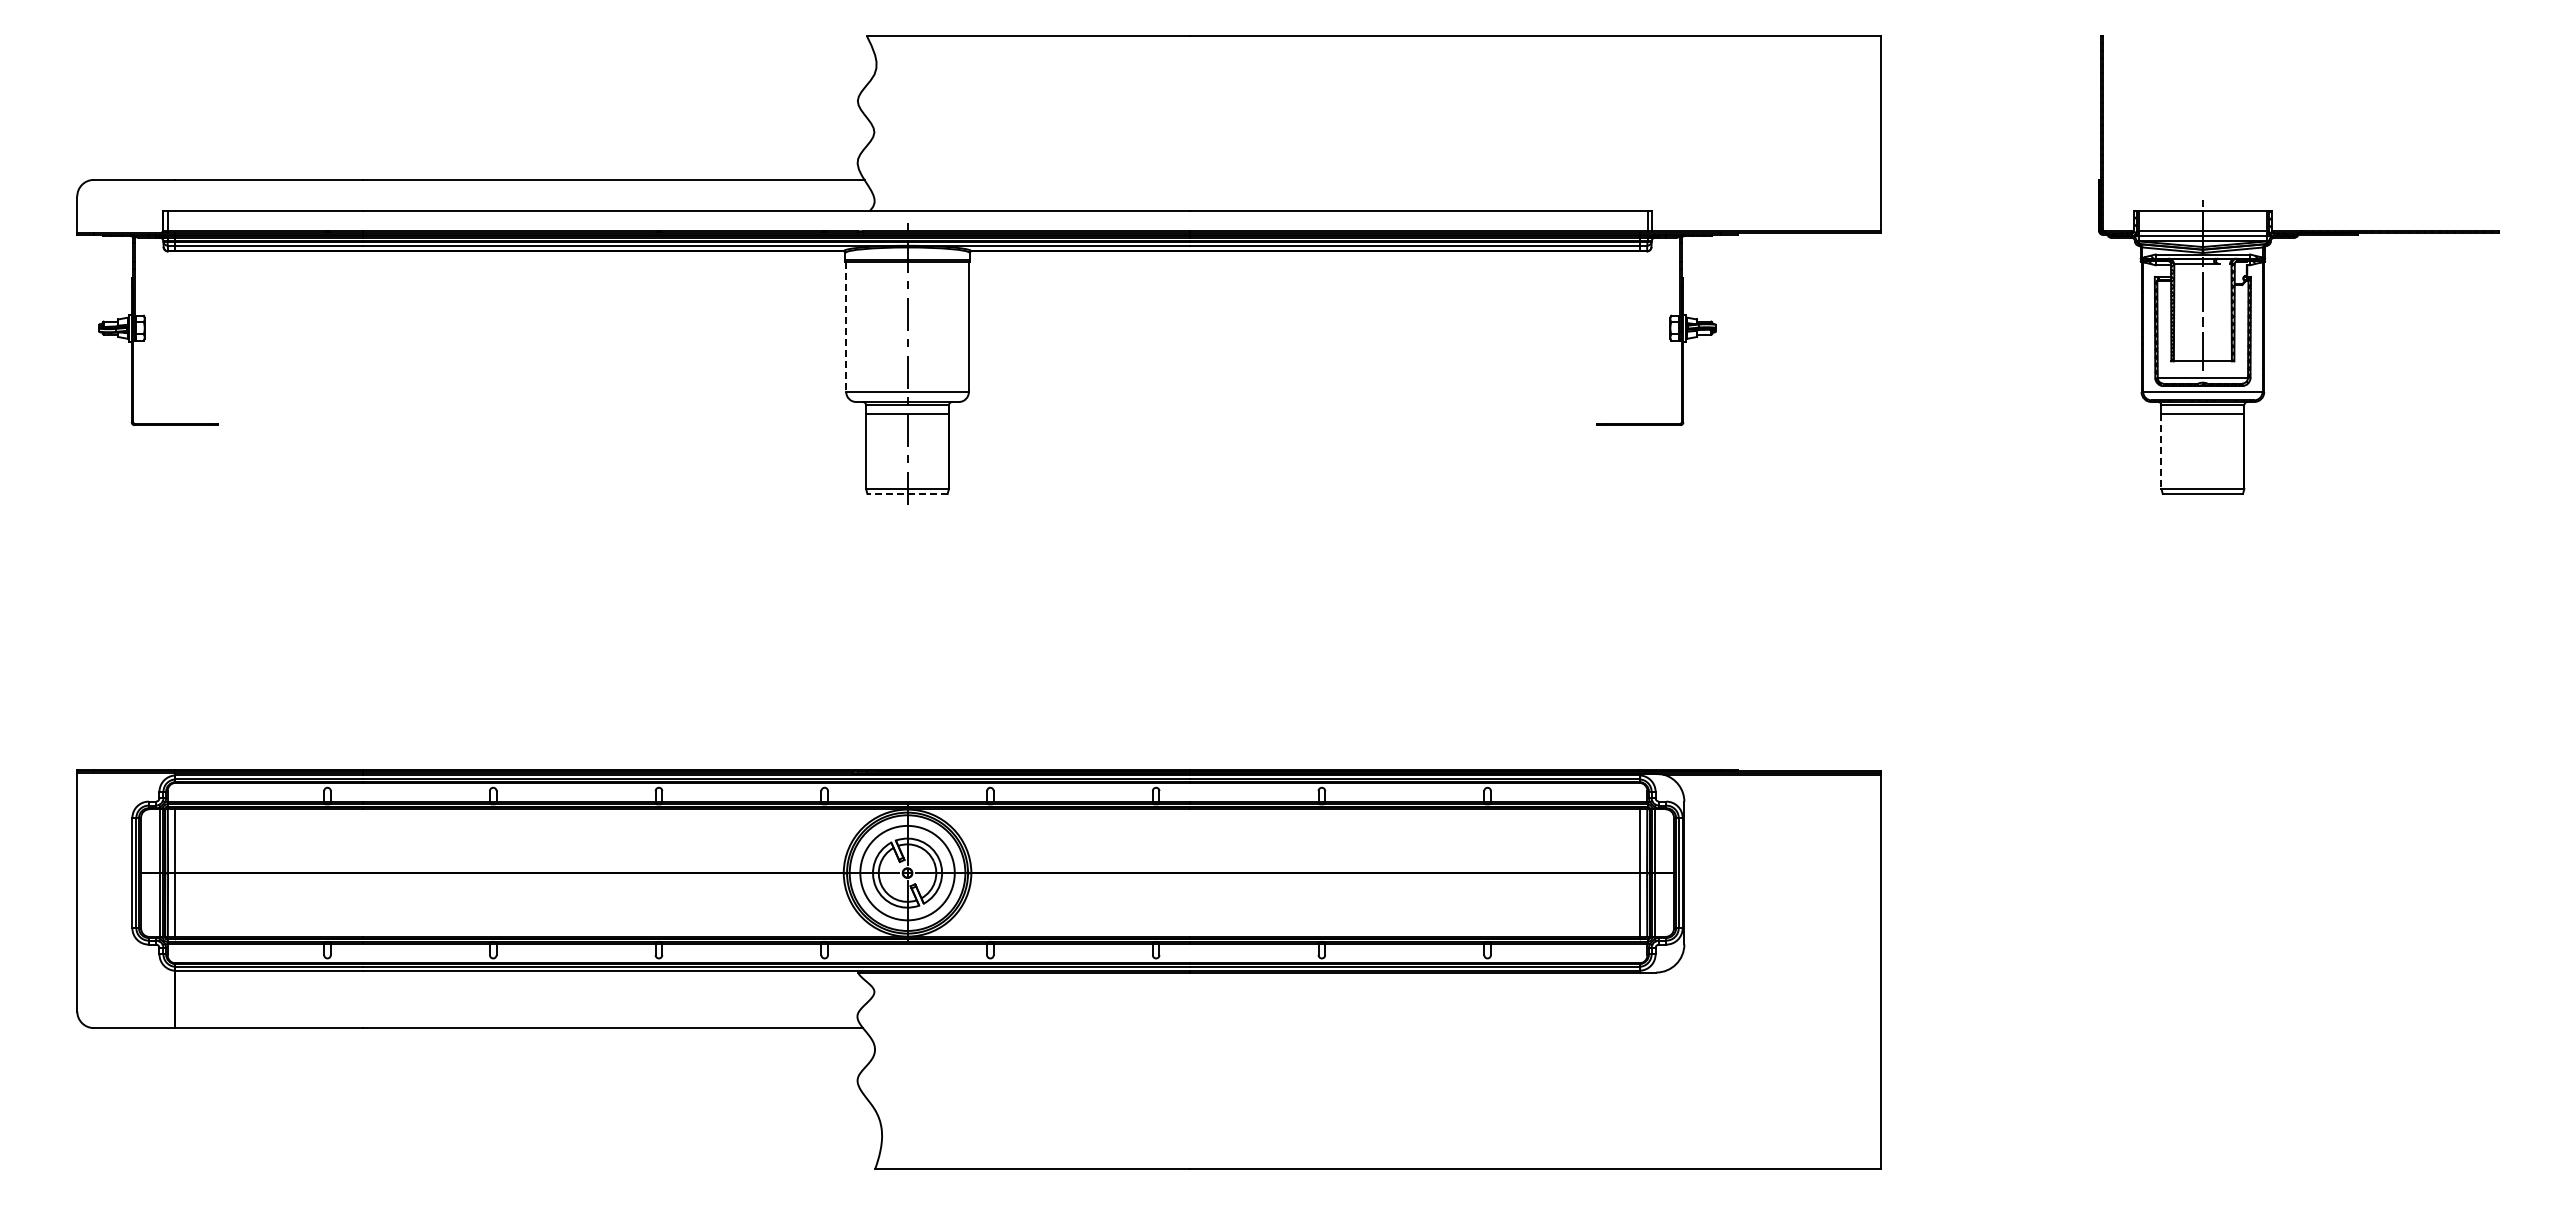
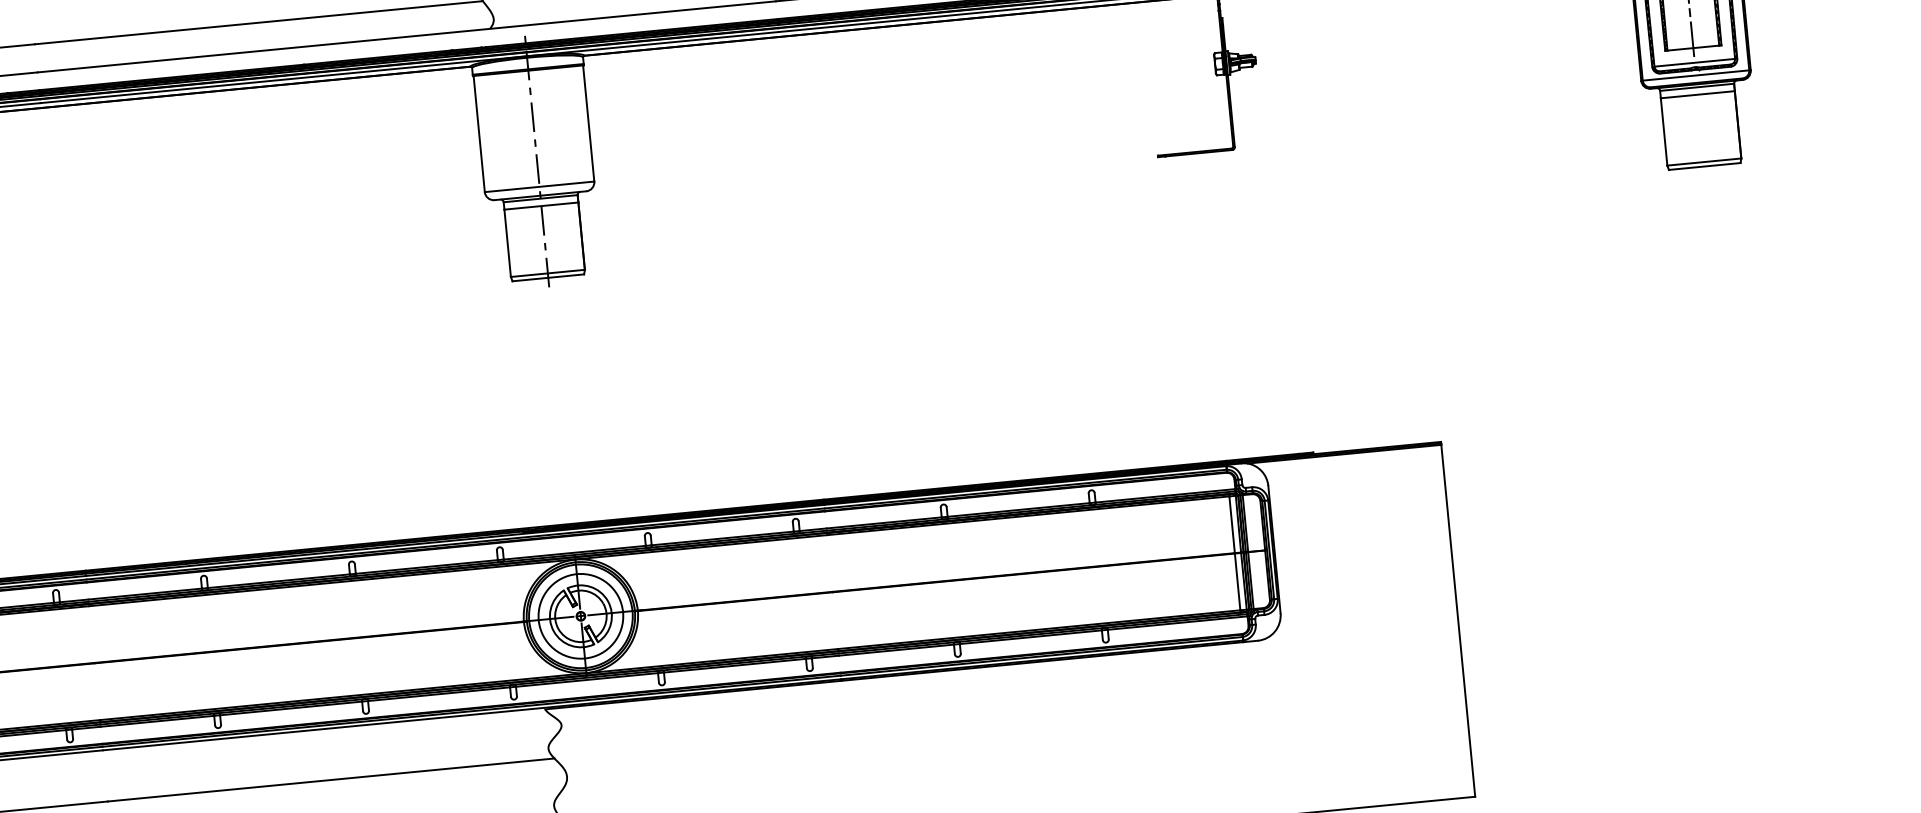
line: (846, 327) -> (479, 134), dashed -> solid
line: (2161, 451) -> (1664, 132), dashed -> solid
line: (907, 493) -> (548, 277), dashed -> solid

